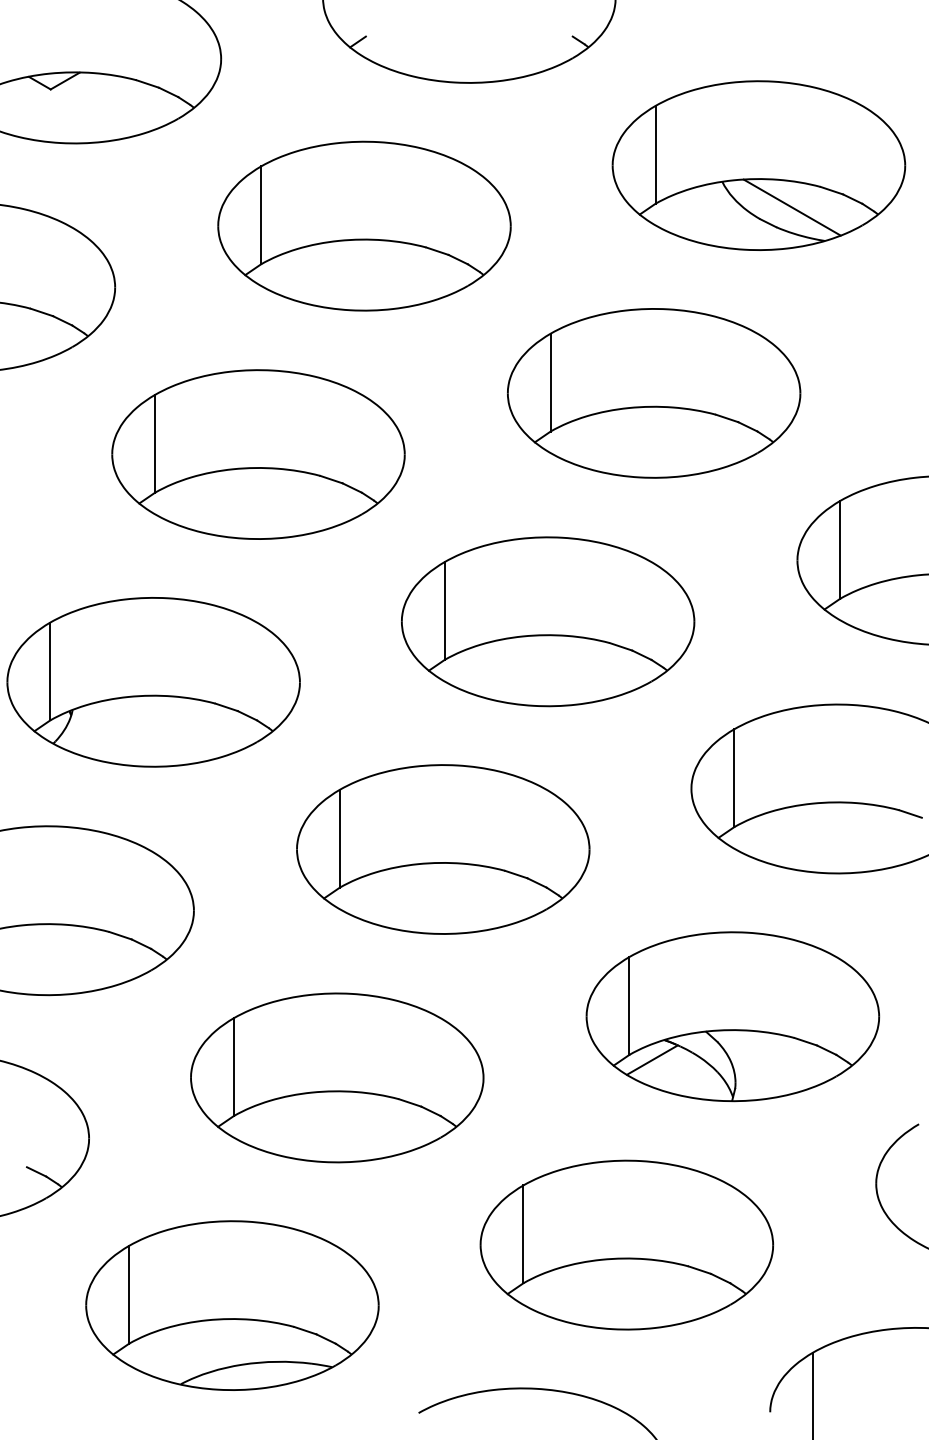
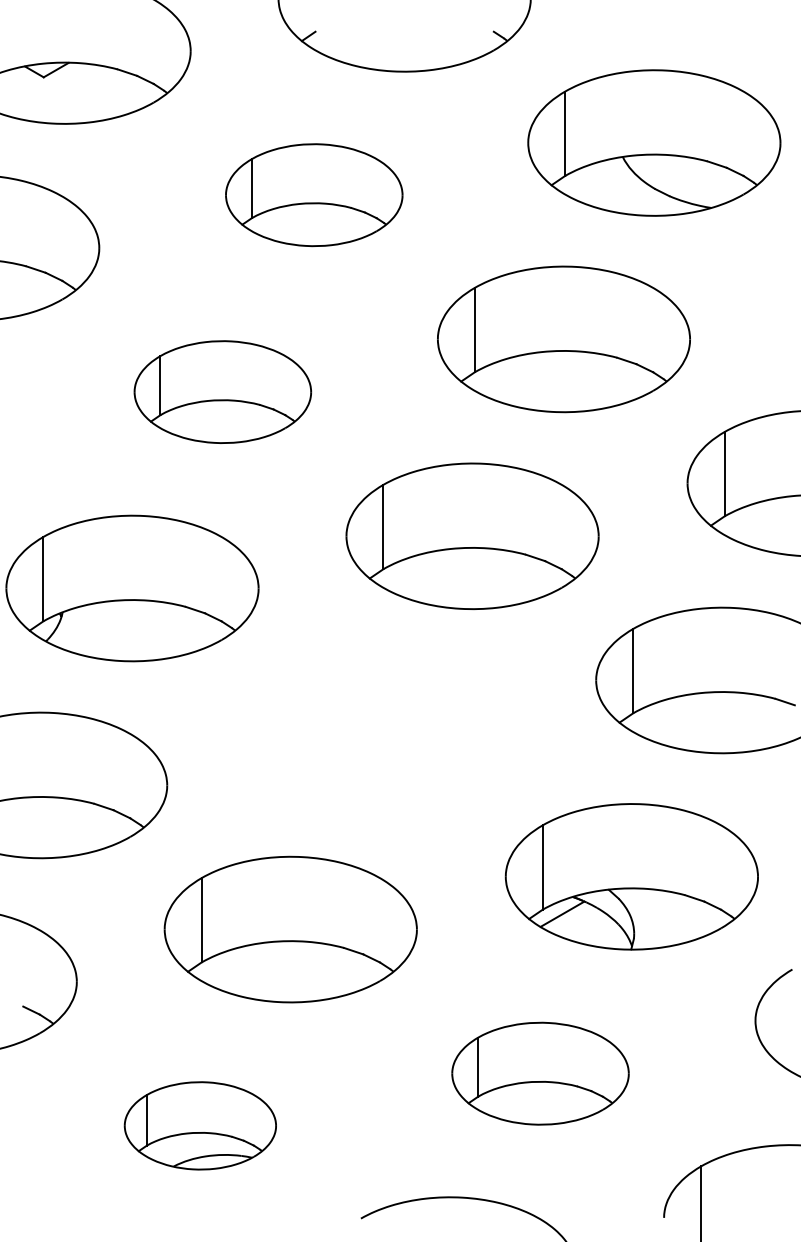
line: (791, 207) -> (682, 179), removed
part: (364, 225) -> (314, 194), size x0.7
part: (258, 454) -> (222, 392), size x0.7
part: (443, 849) -> (382, 732), removed
part: (626, 1244) -> (540, 1073), size x0.7
part: (232, 1305) -> (200, 1125), size x0.6

